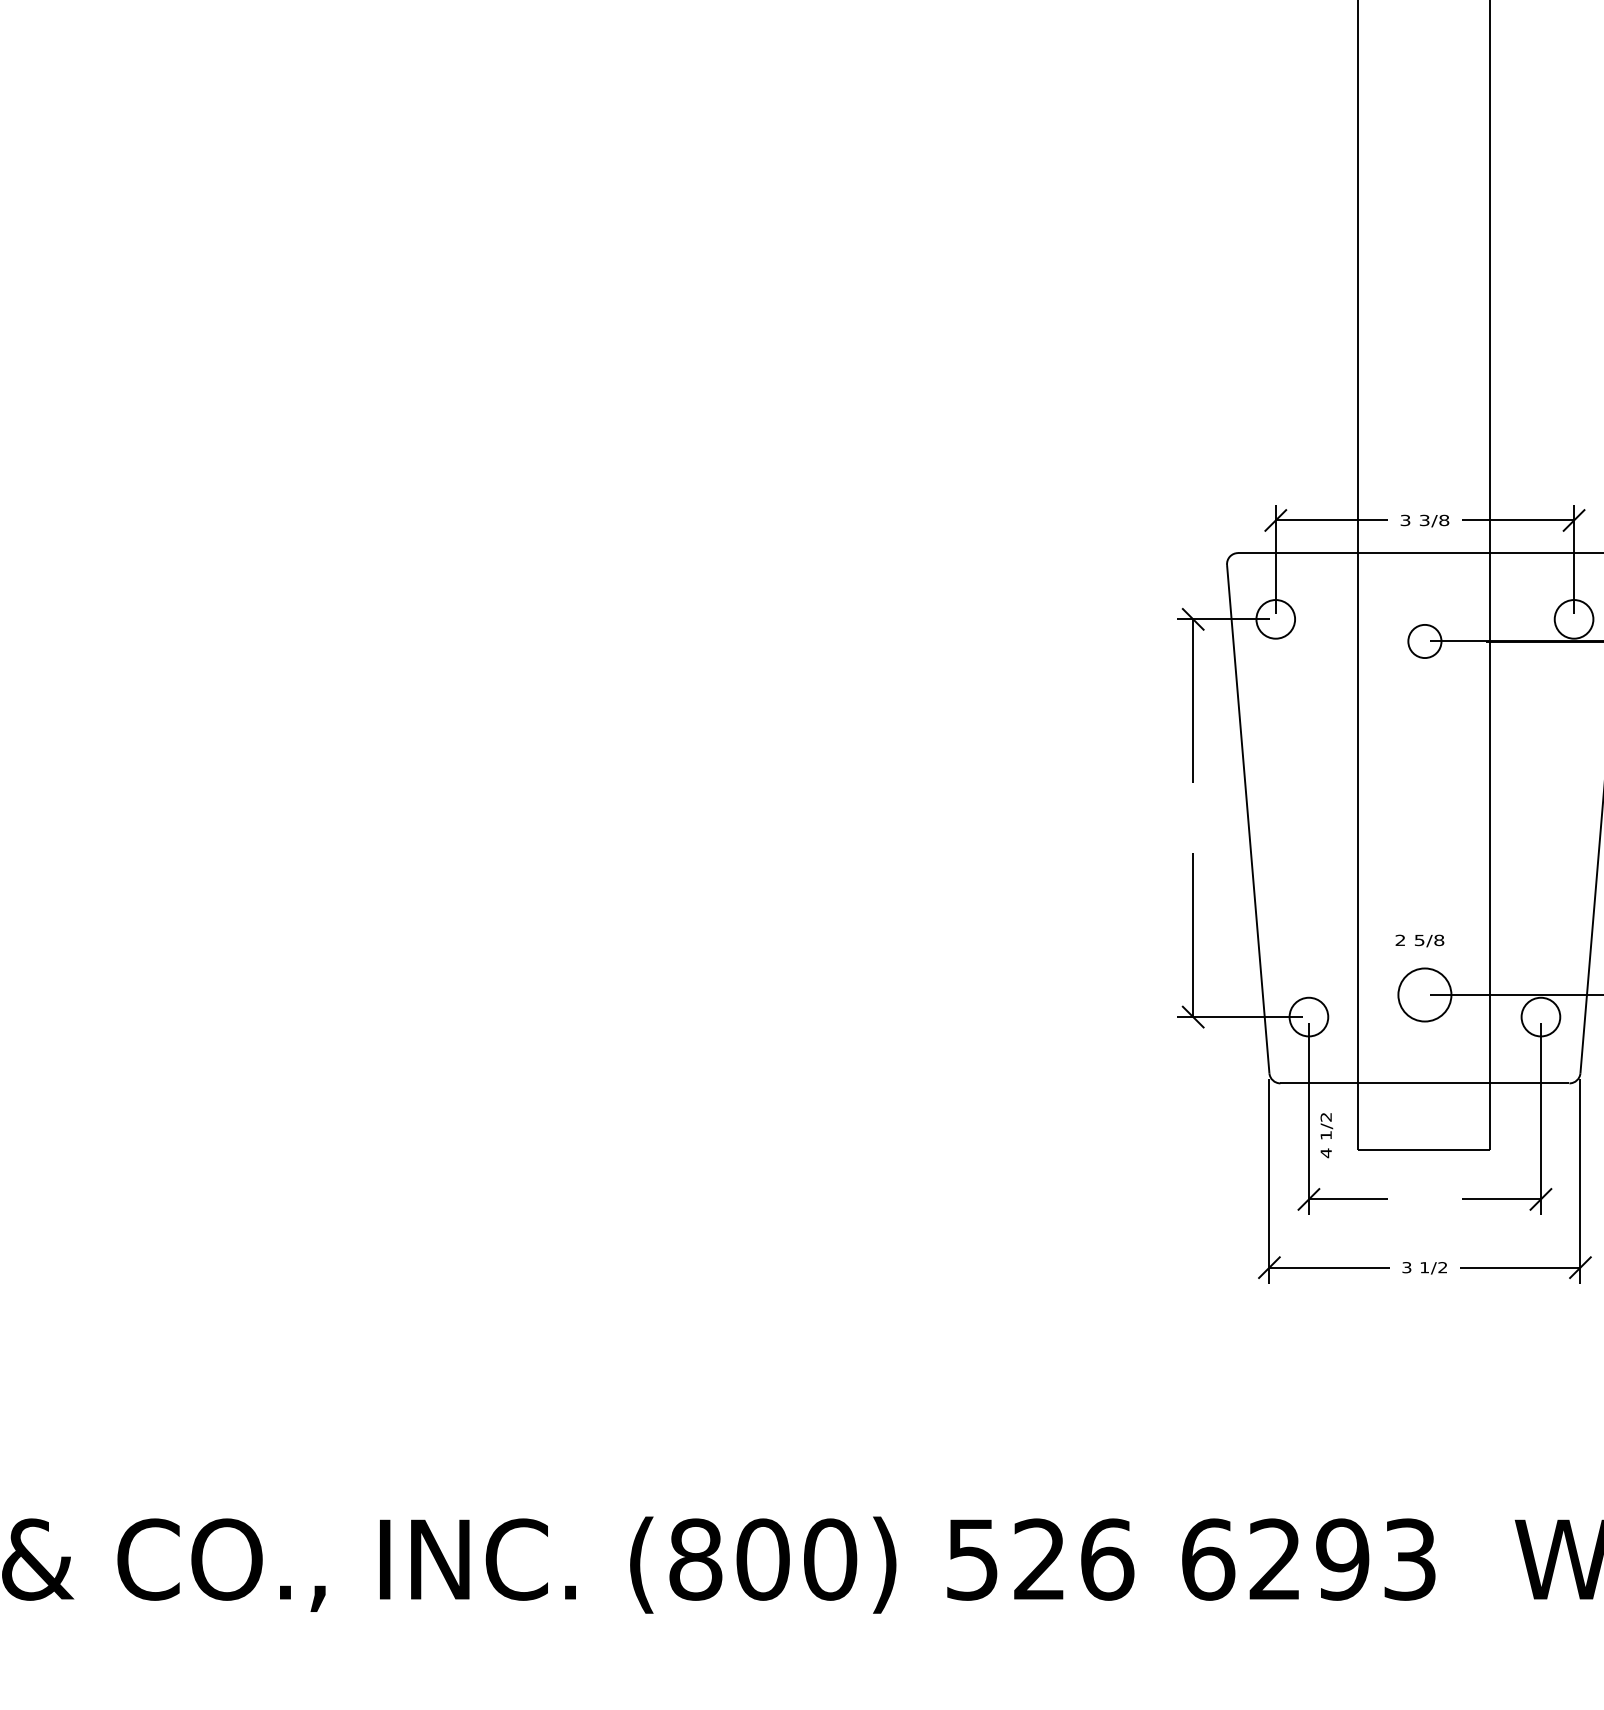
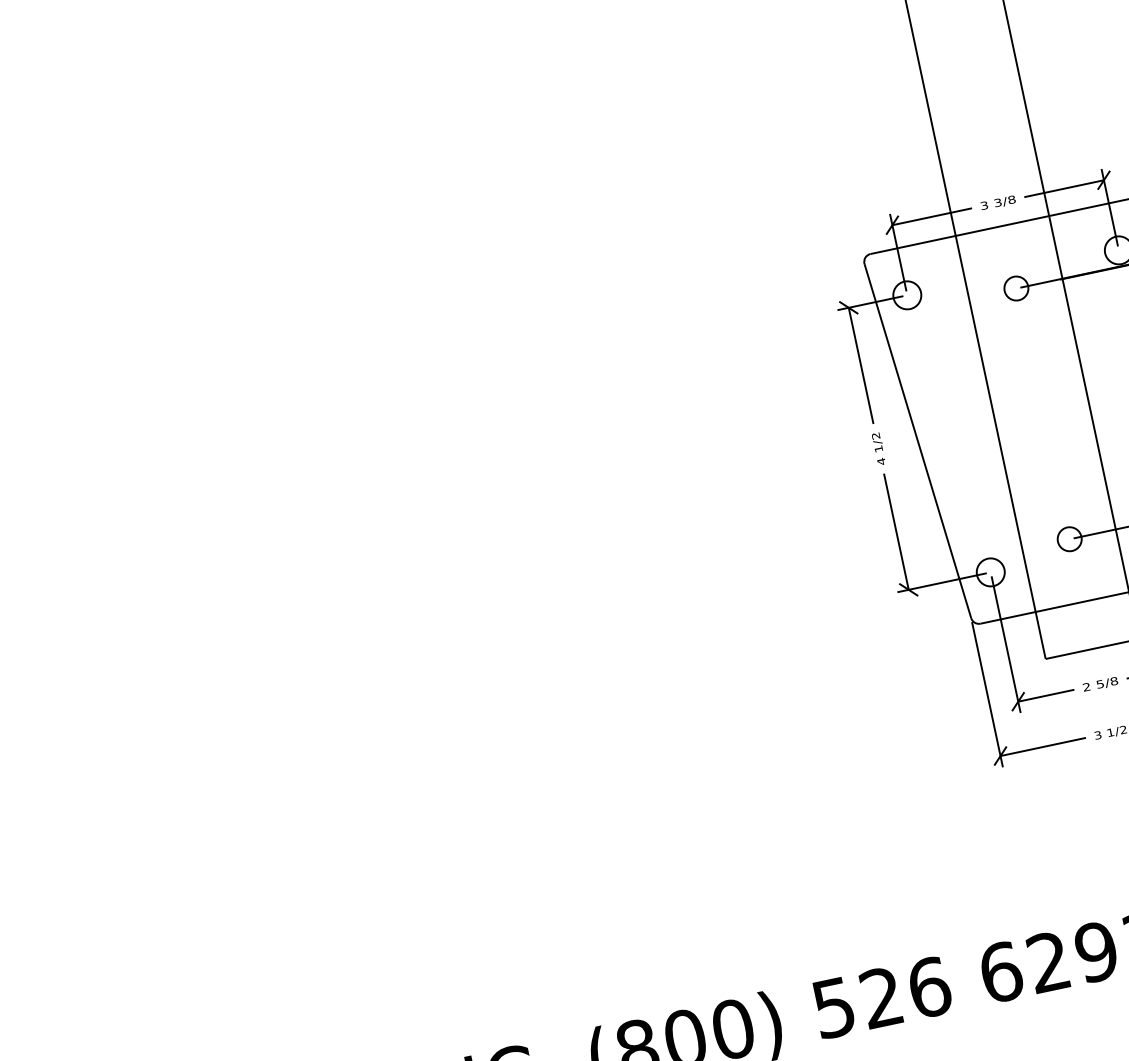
text: (1419, 940) -> (1100, 684), moved
circle: (1424, 994) -> (1069, 538), size x0.62
text: (1326, 1135) -> (878, 448), moved

